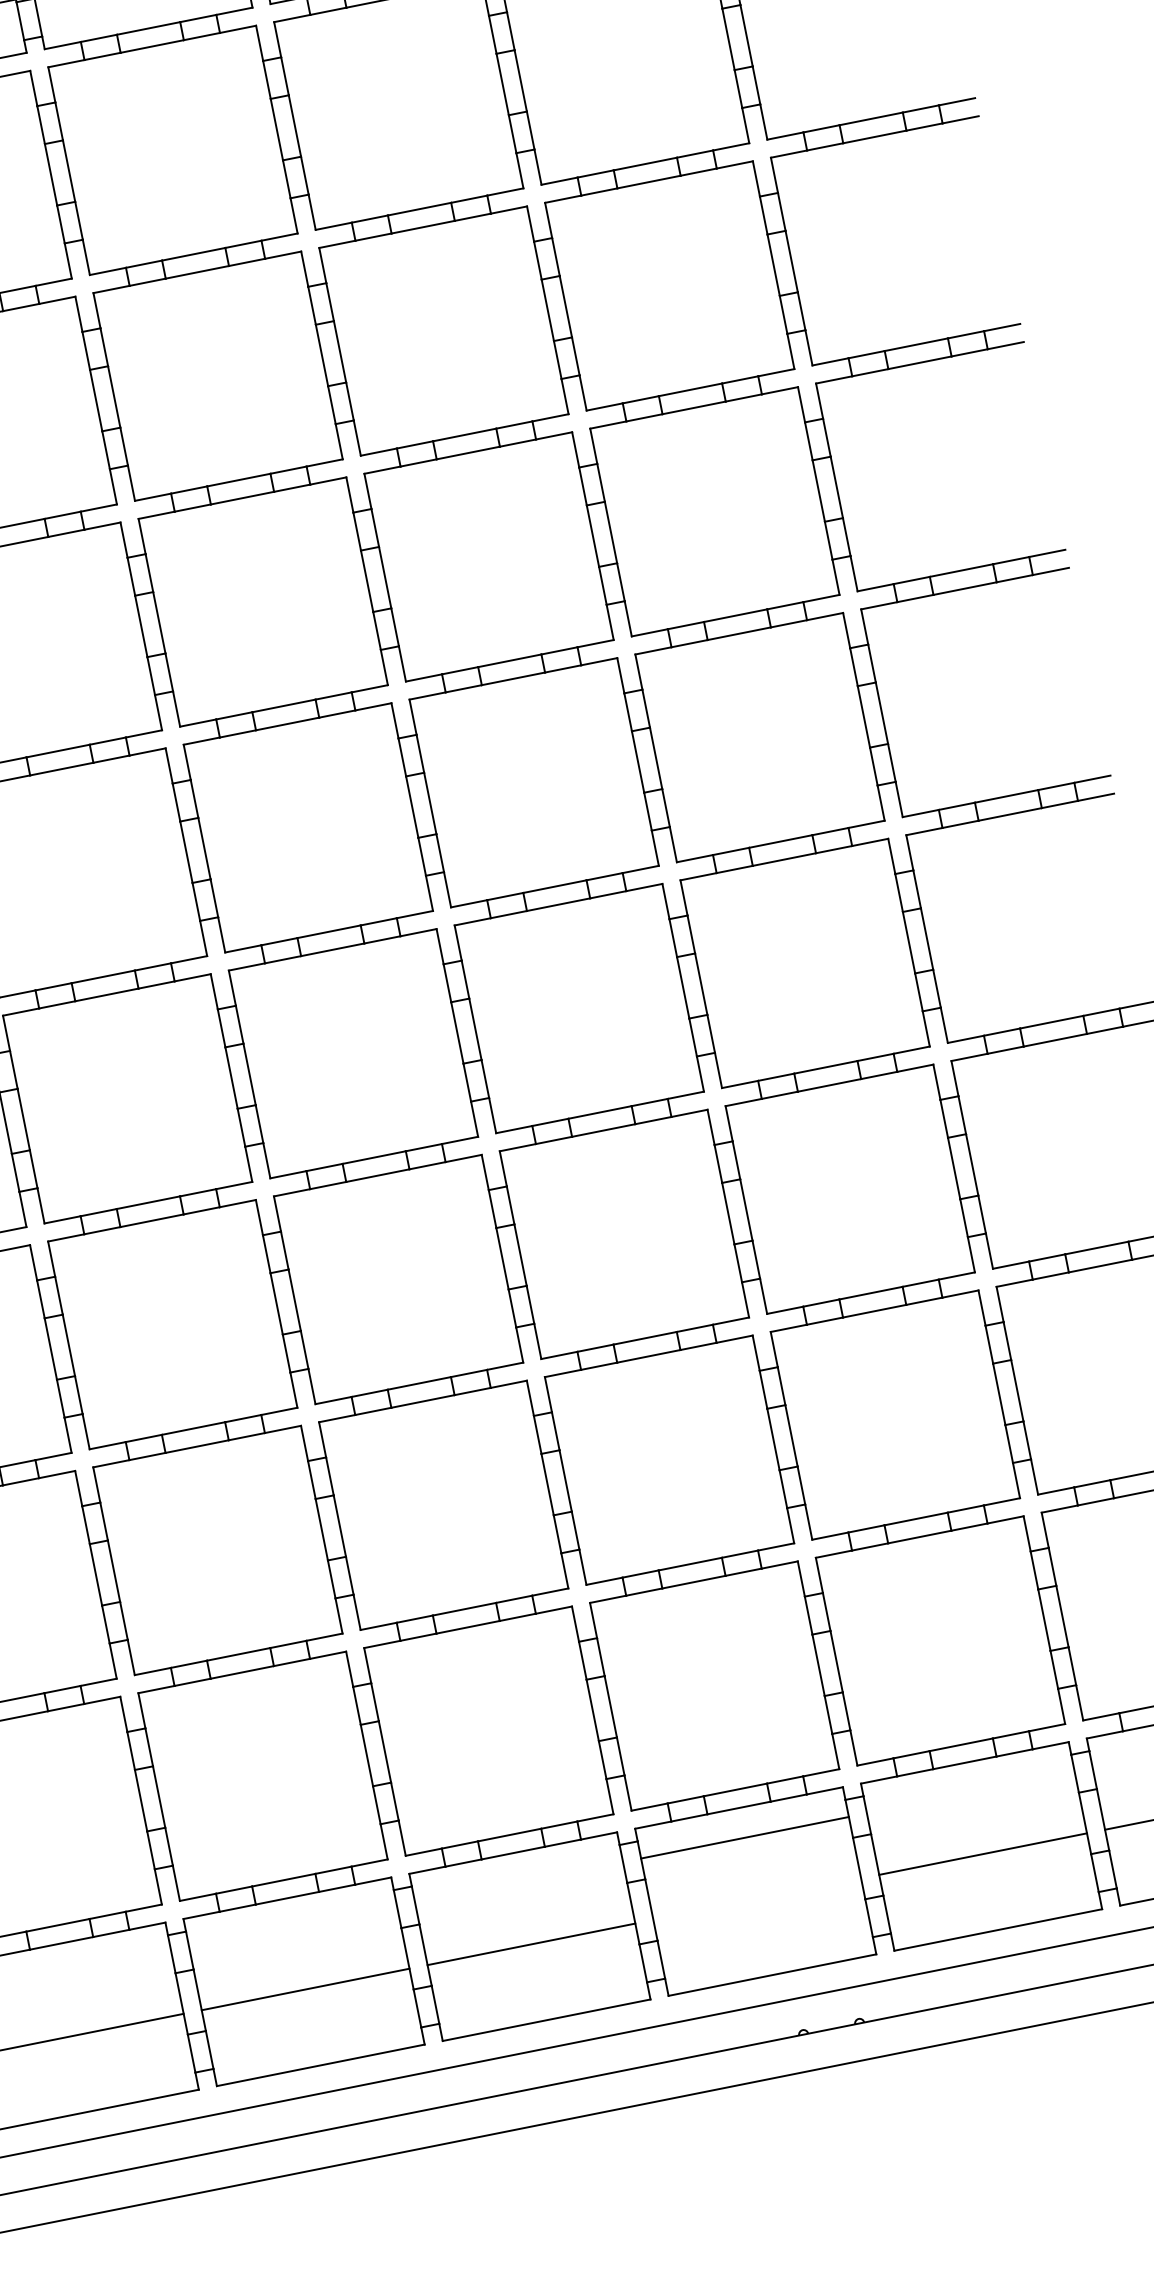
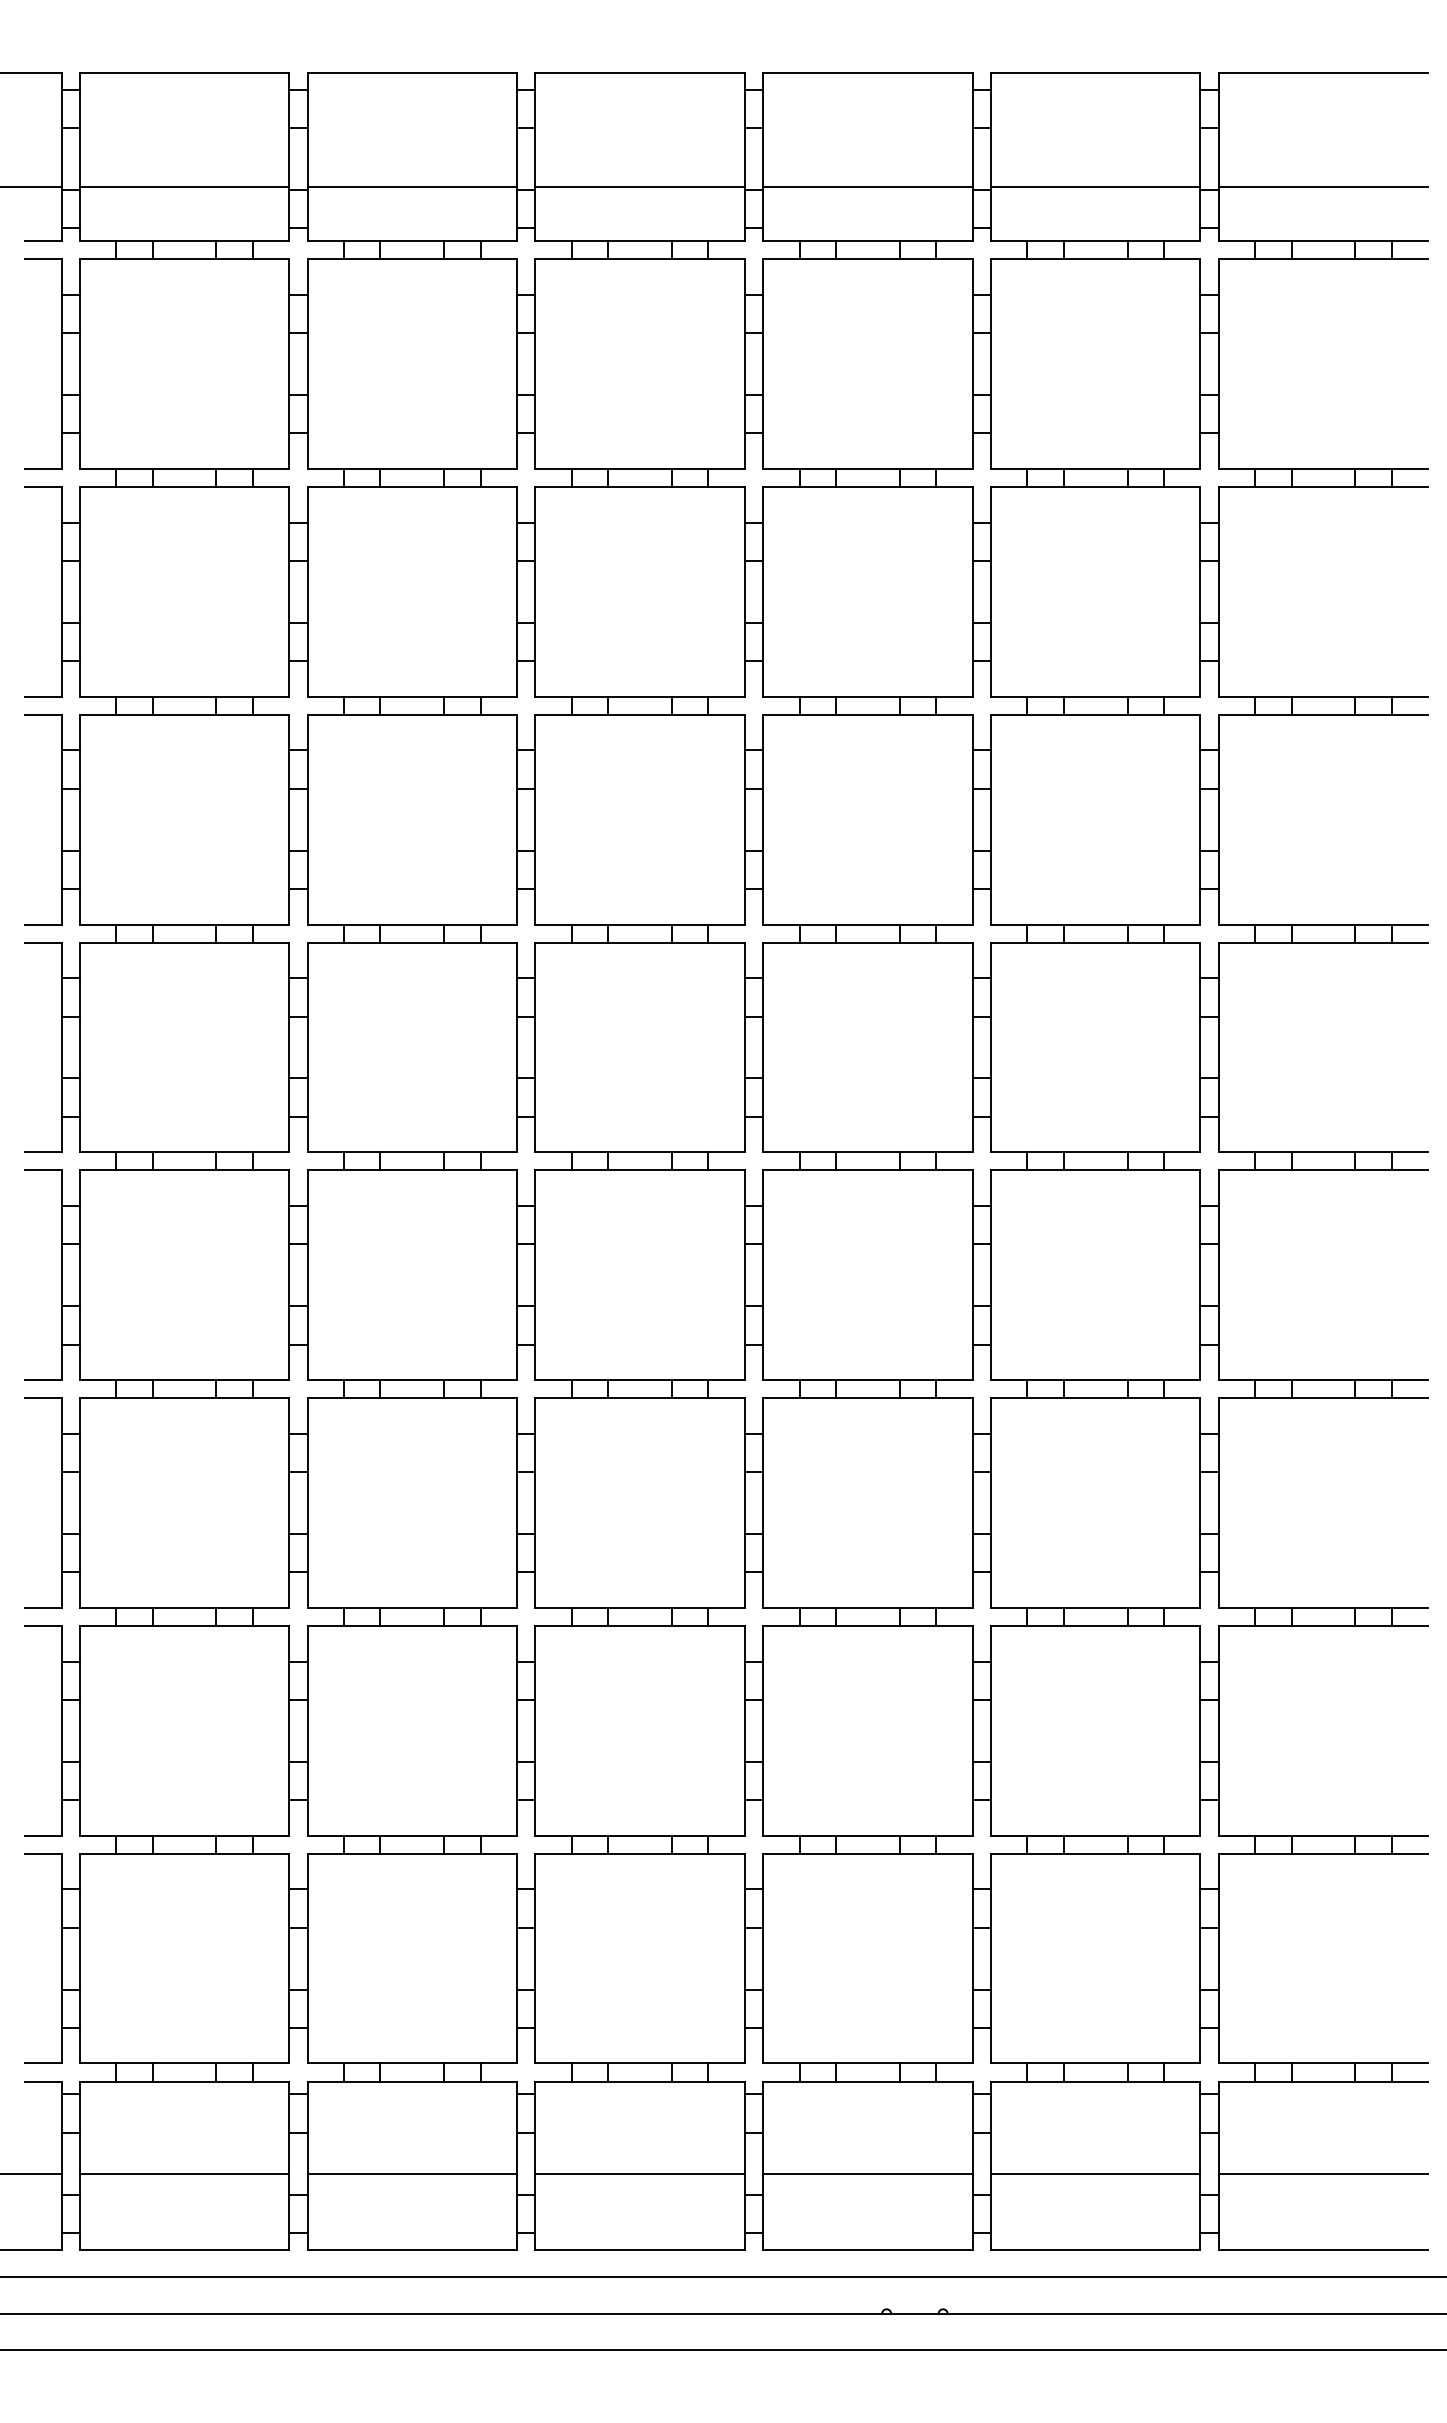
line: (744, 1837) -> (867, 2173), moved

